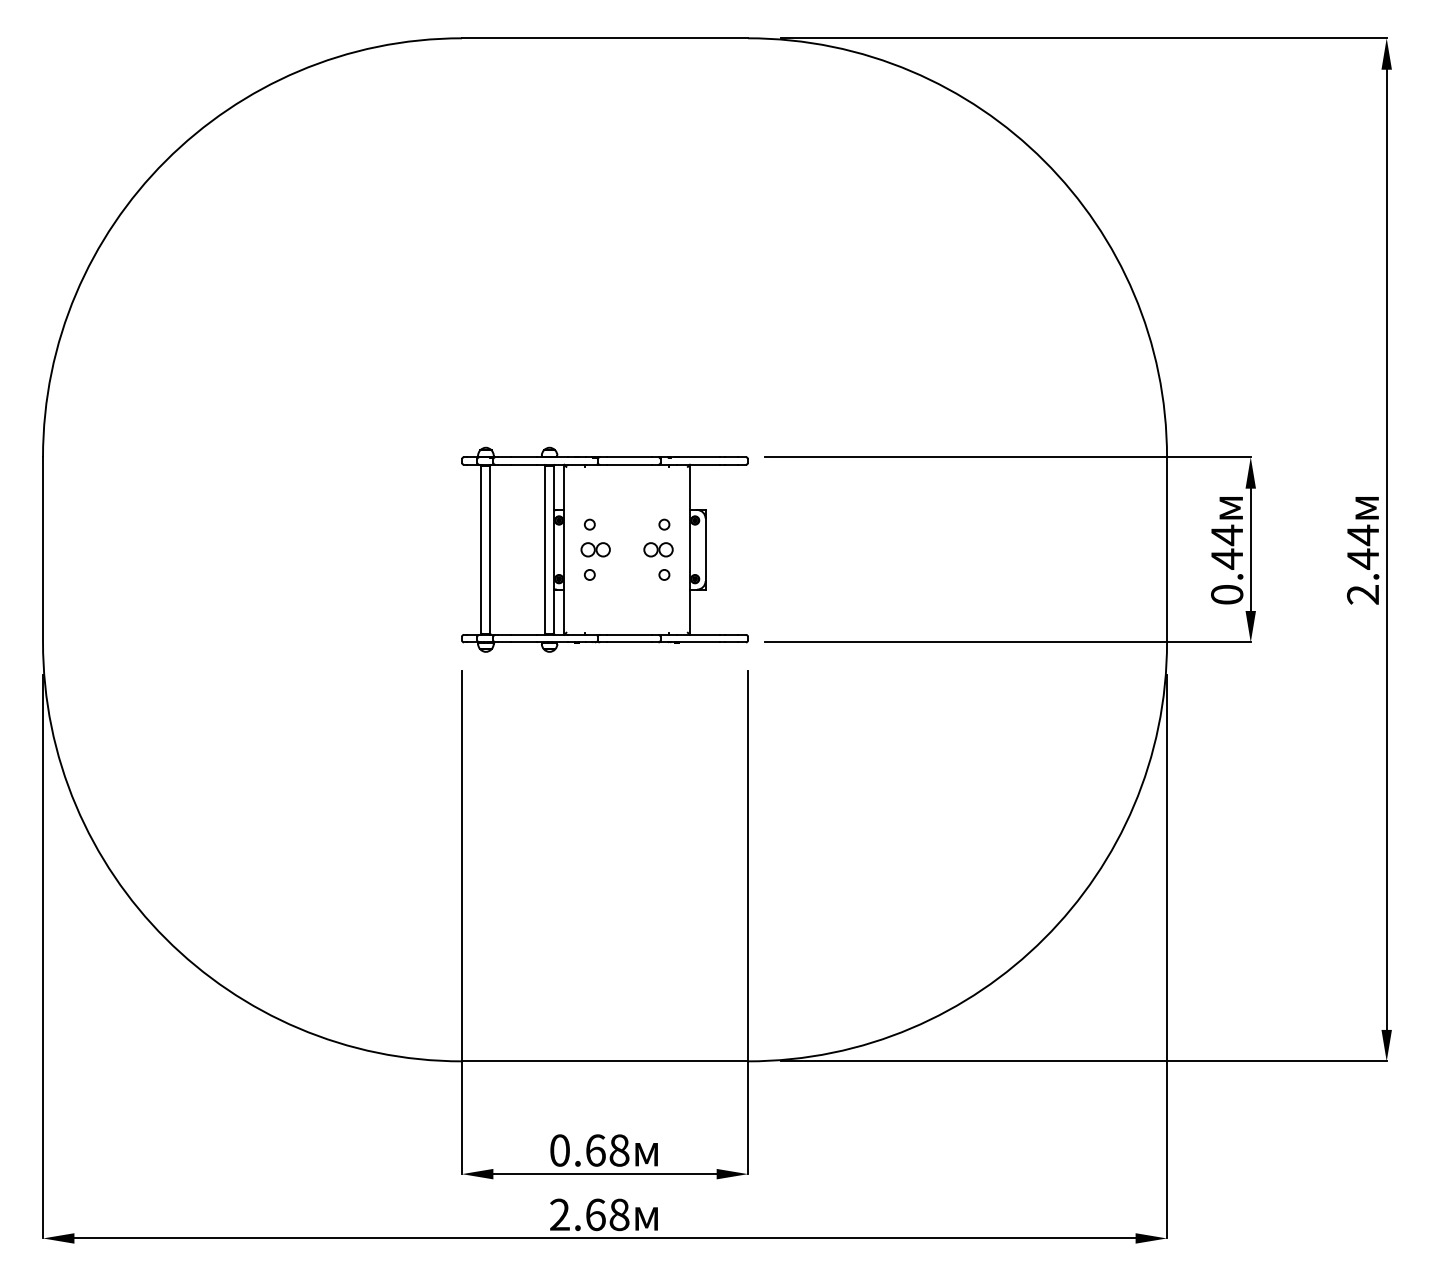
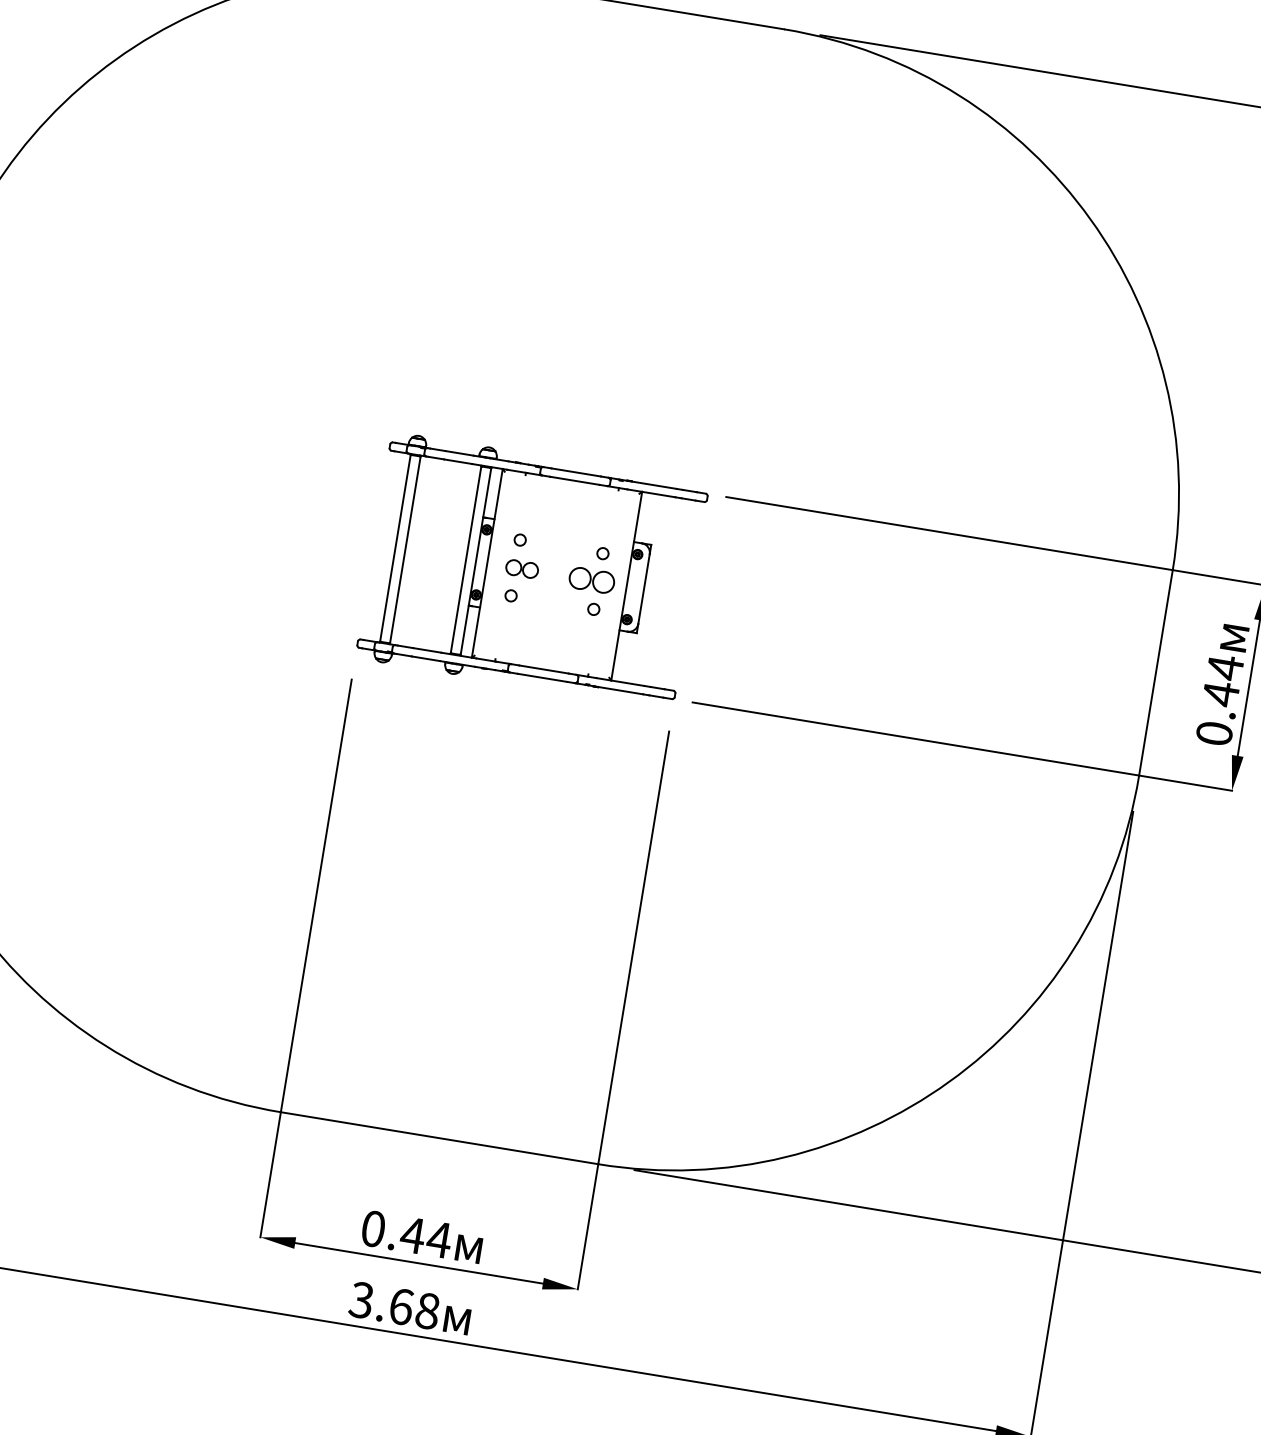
part: (658, 549) -> (591, 580), size x1.4
text: (607, 1150) -> (426, 1237), 0.68 -> 0.44
text: (559, 1215) -> (361, 1300), 2.68 -> 3.68

